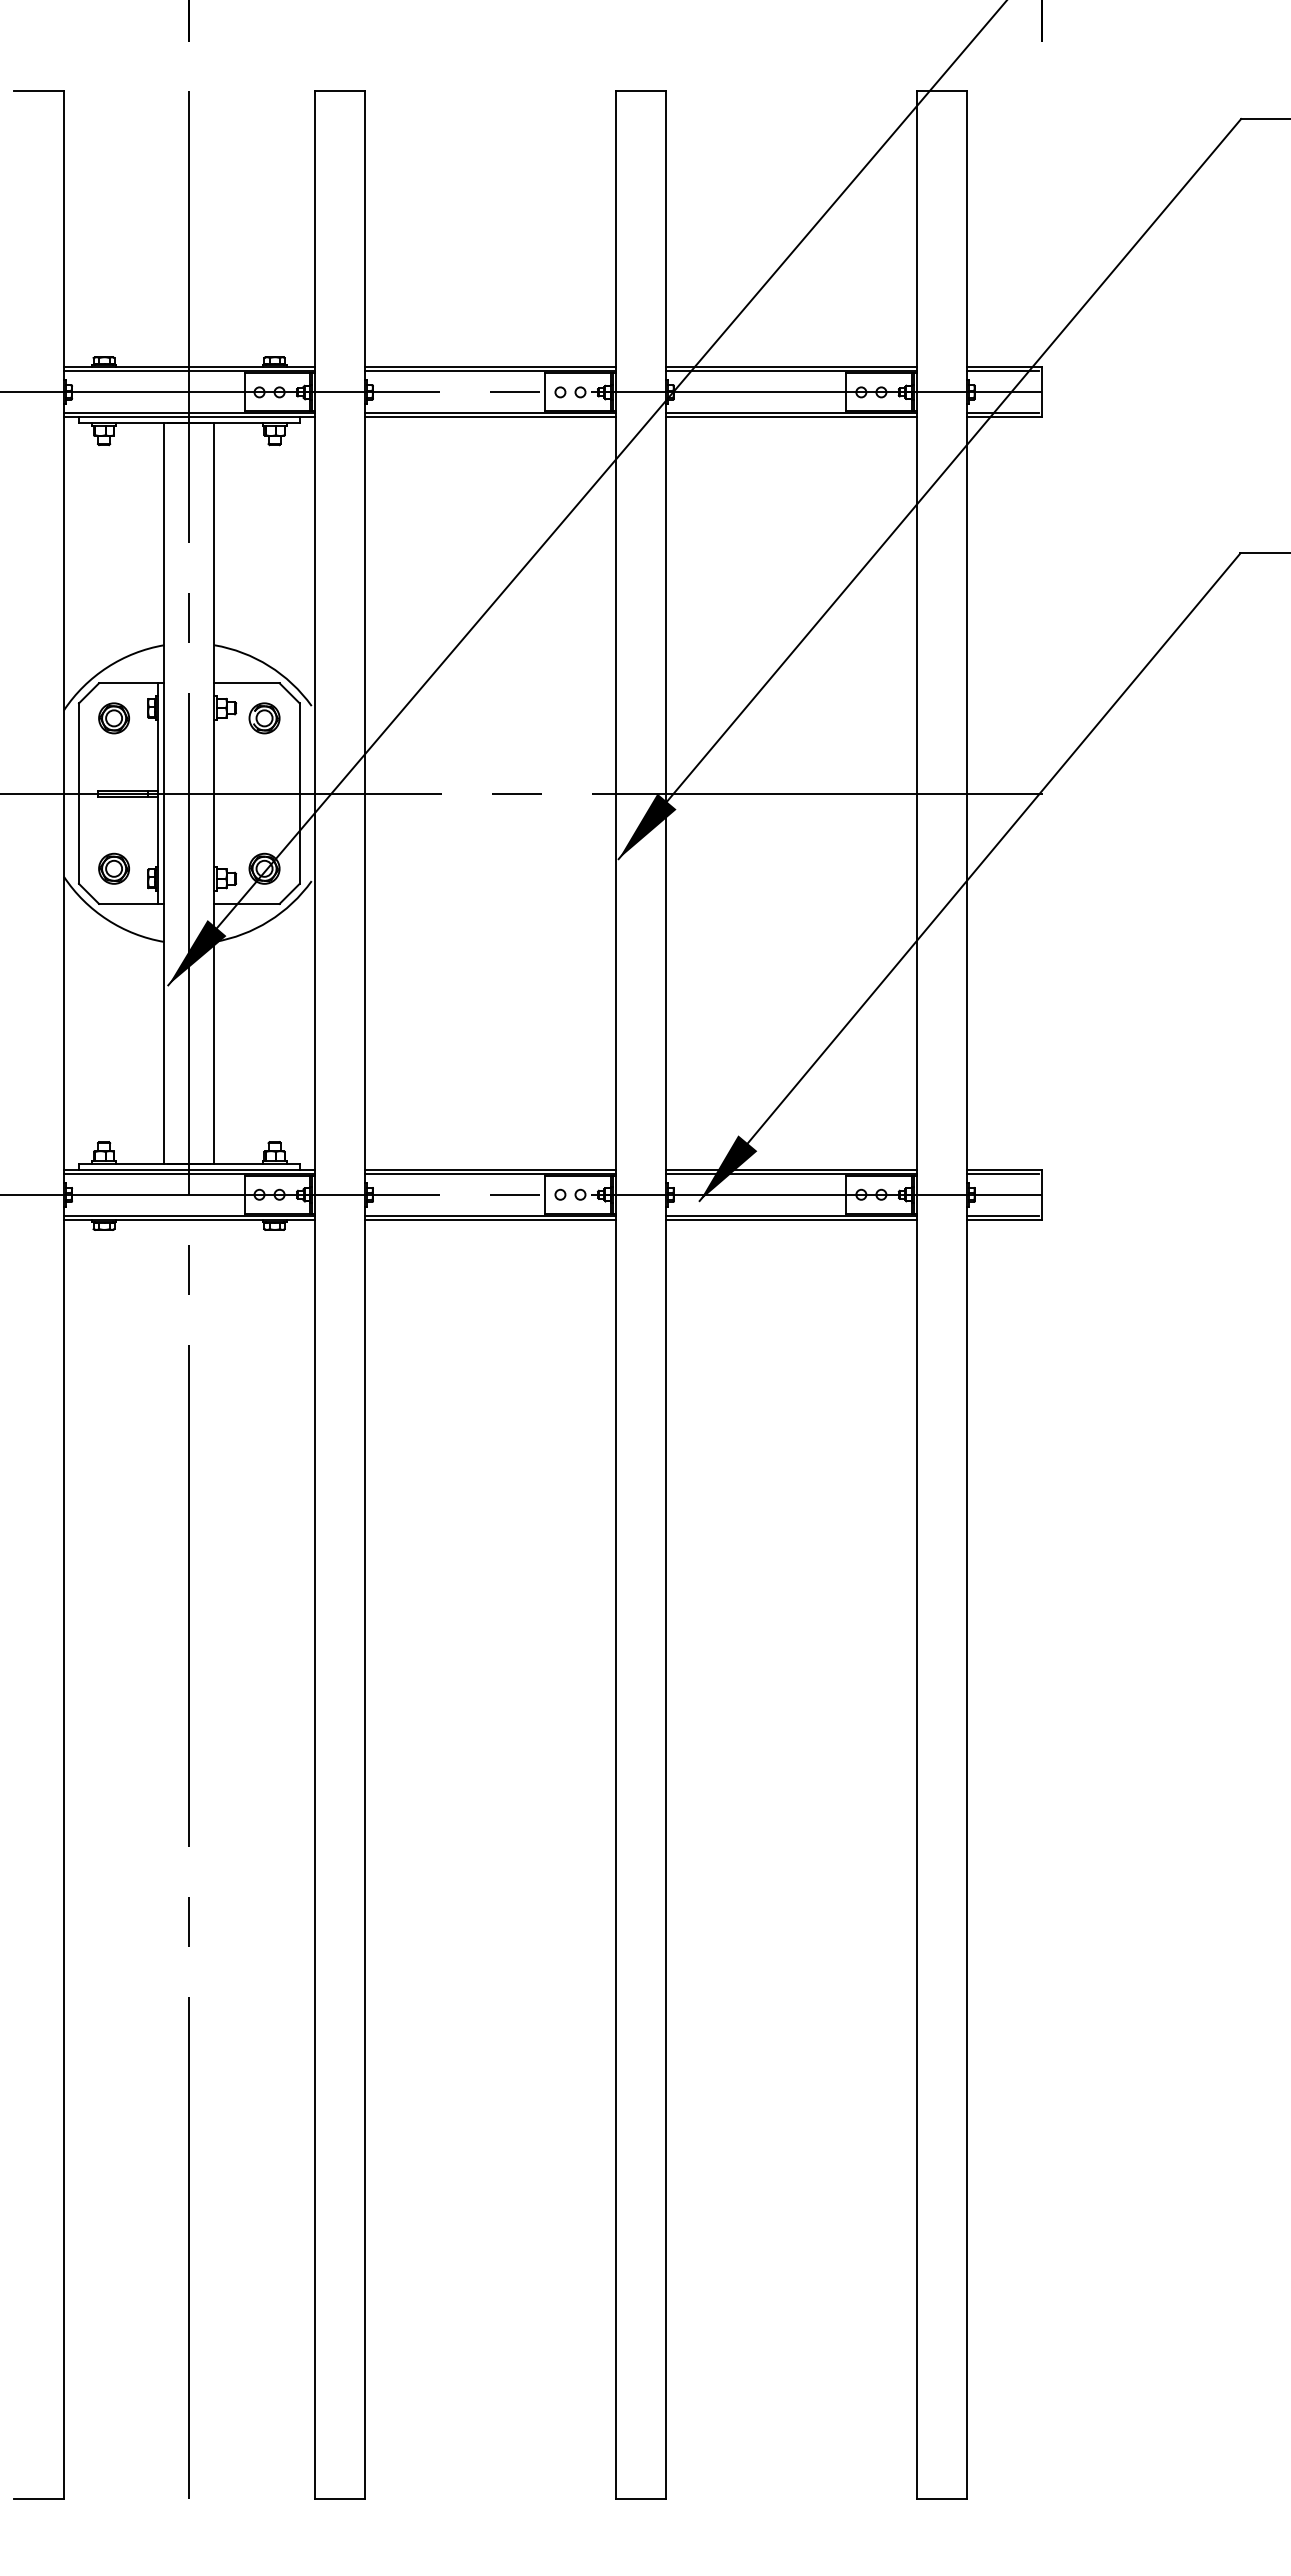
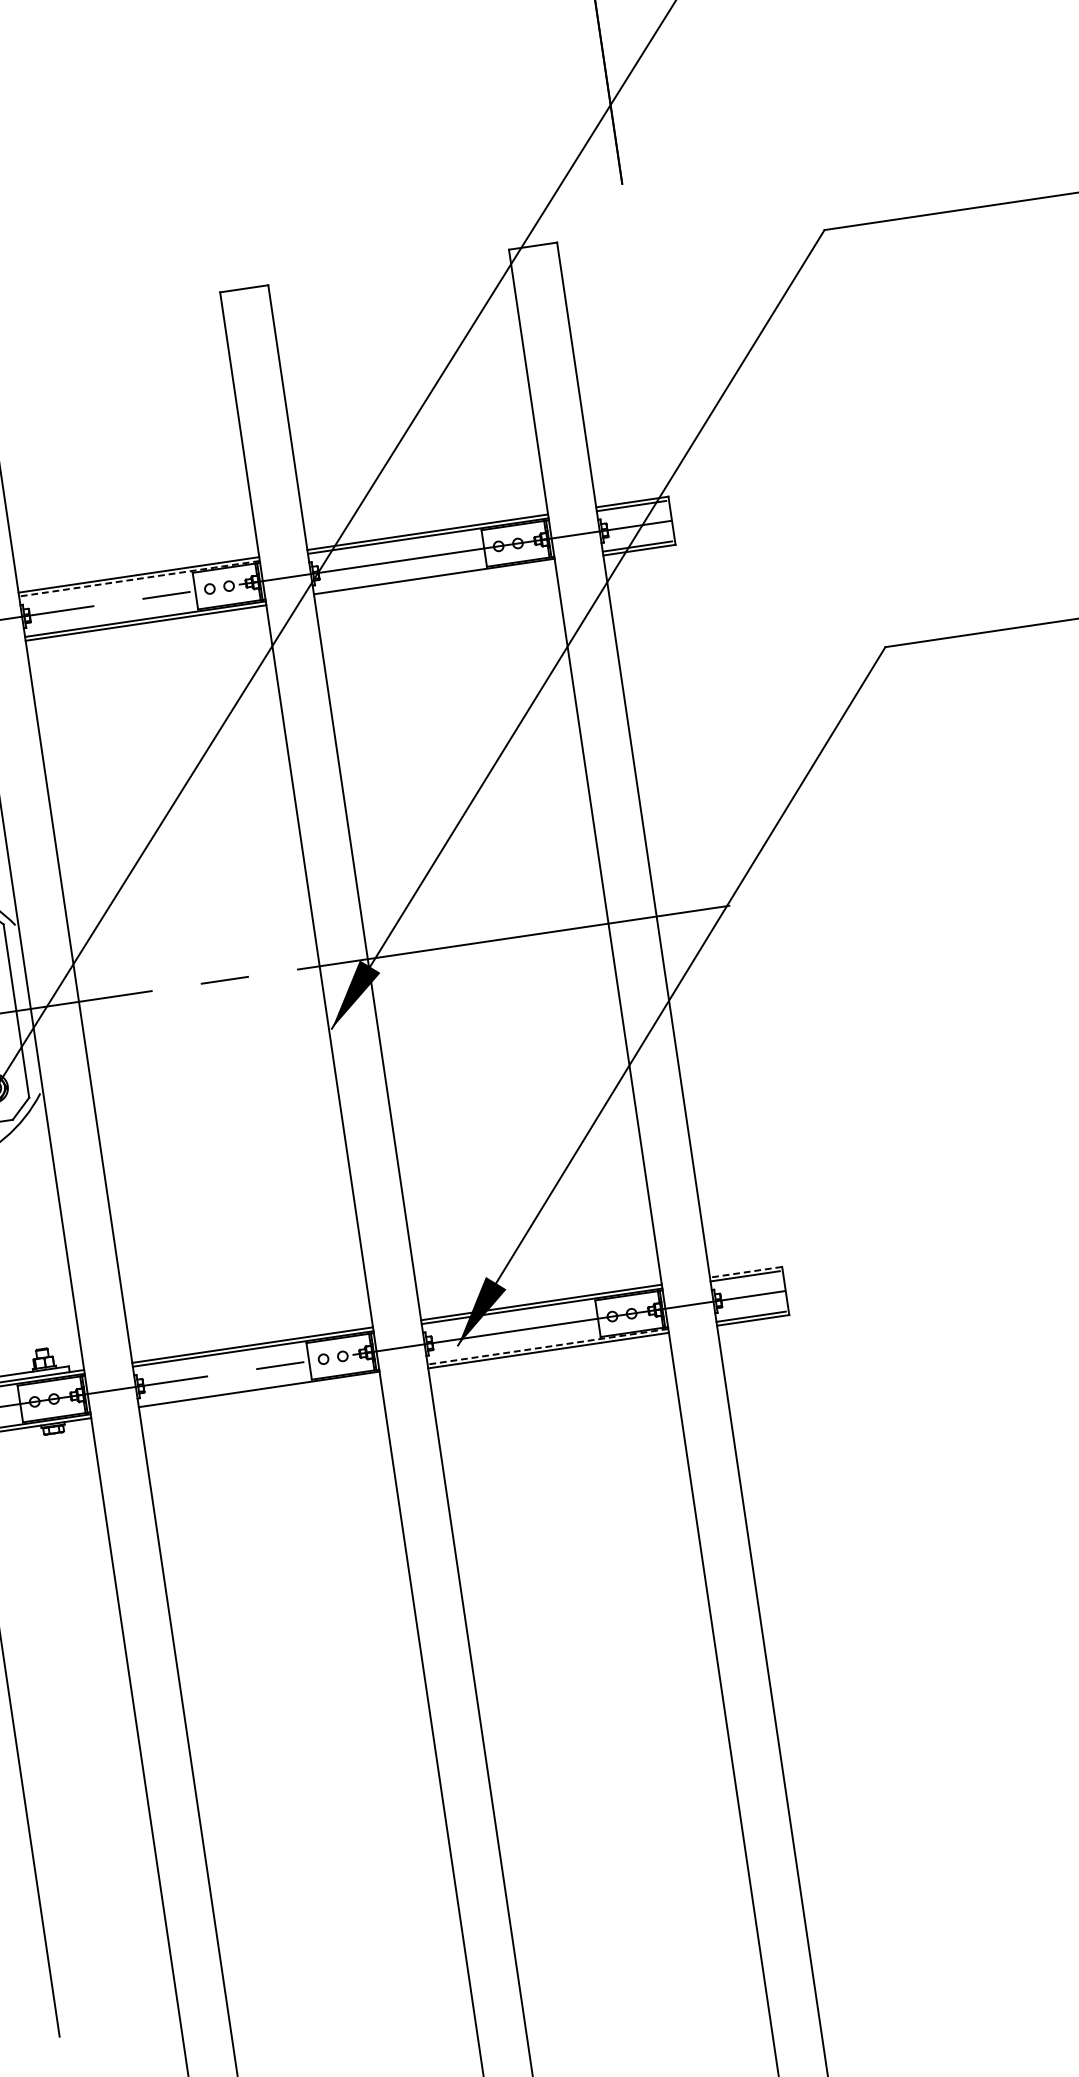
line: (489, 371) -> (138, 579), solid -> dashed
line: (790, 417) -> (434, 580), removed
line: (1004, 1169) -> (746, 1272), solid -> dashed
line: (790, 1215) -> (547, 1346), solid -> dashed
line: (489, 1219) -> (258, 1392), removed

